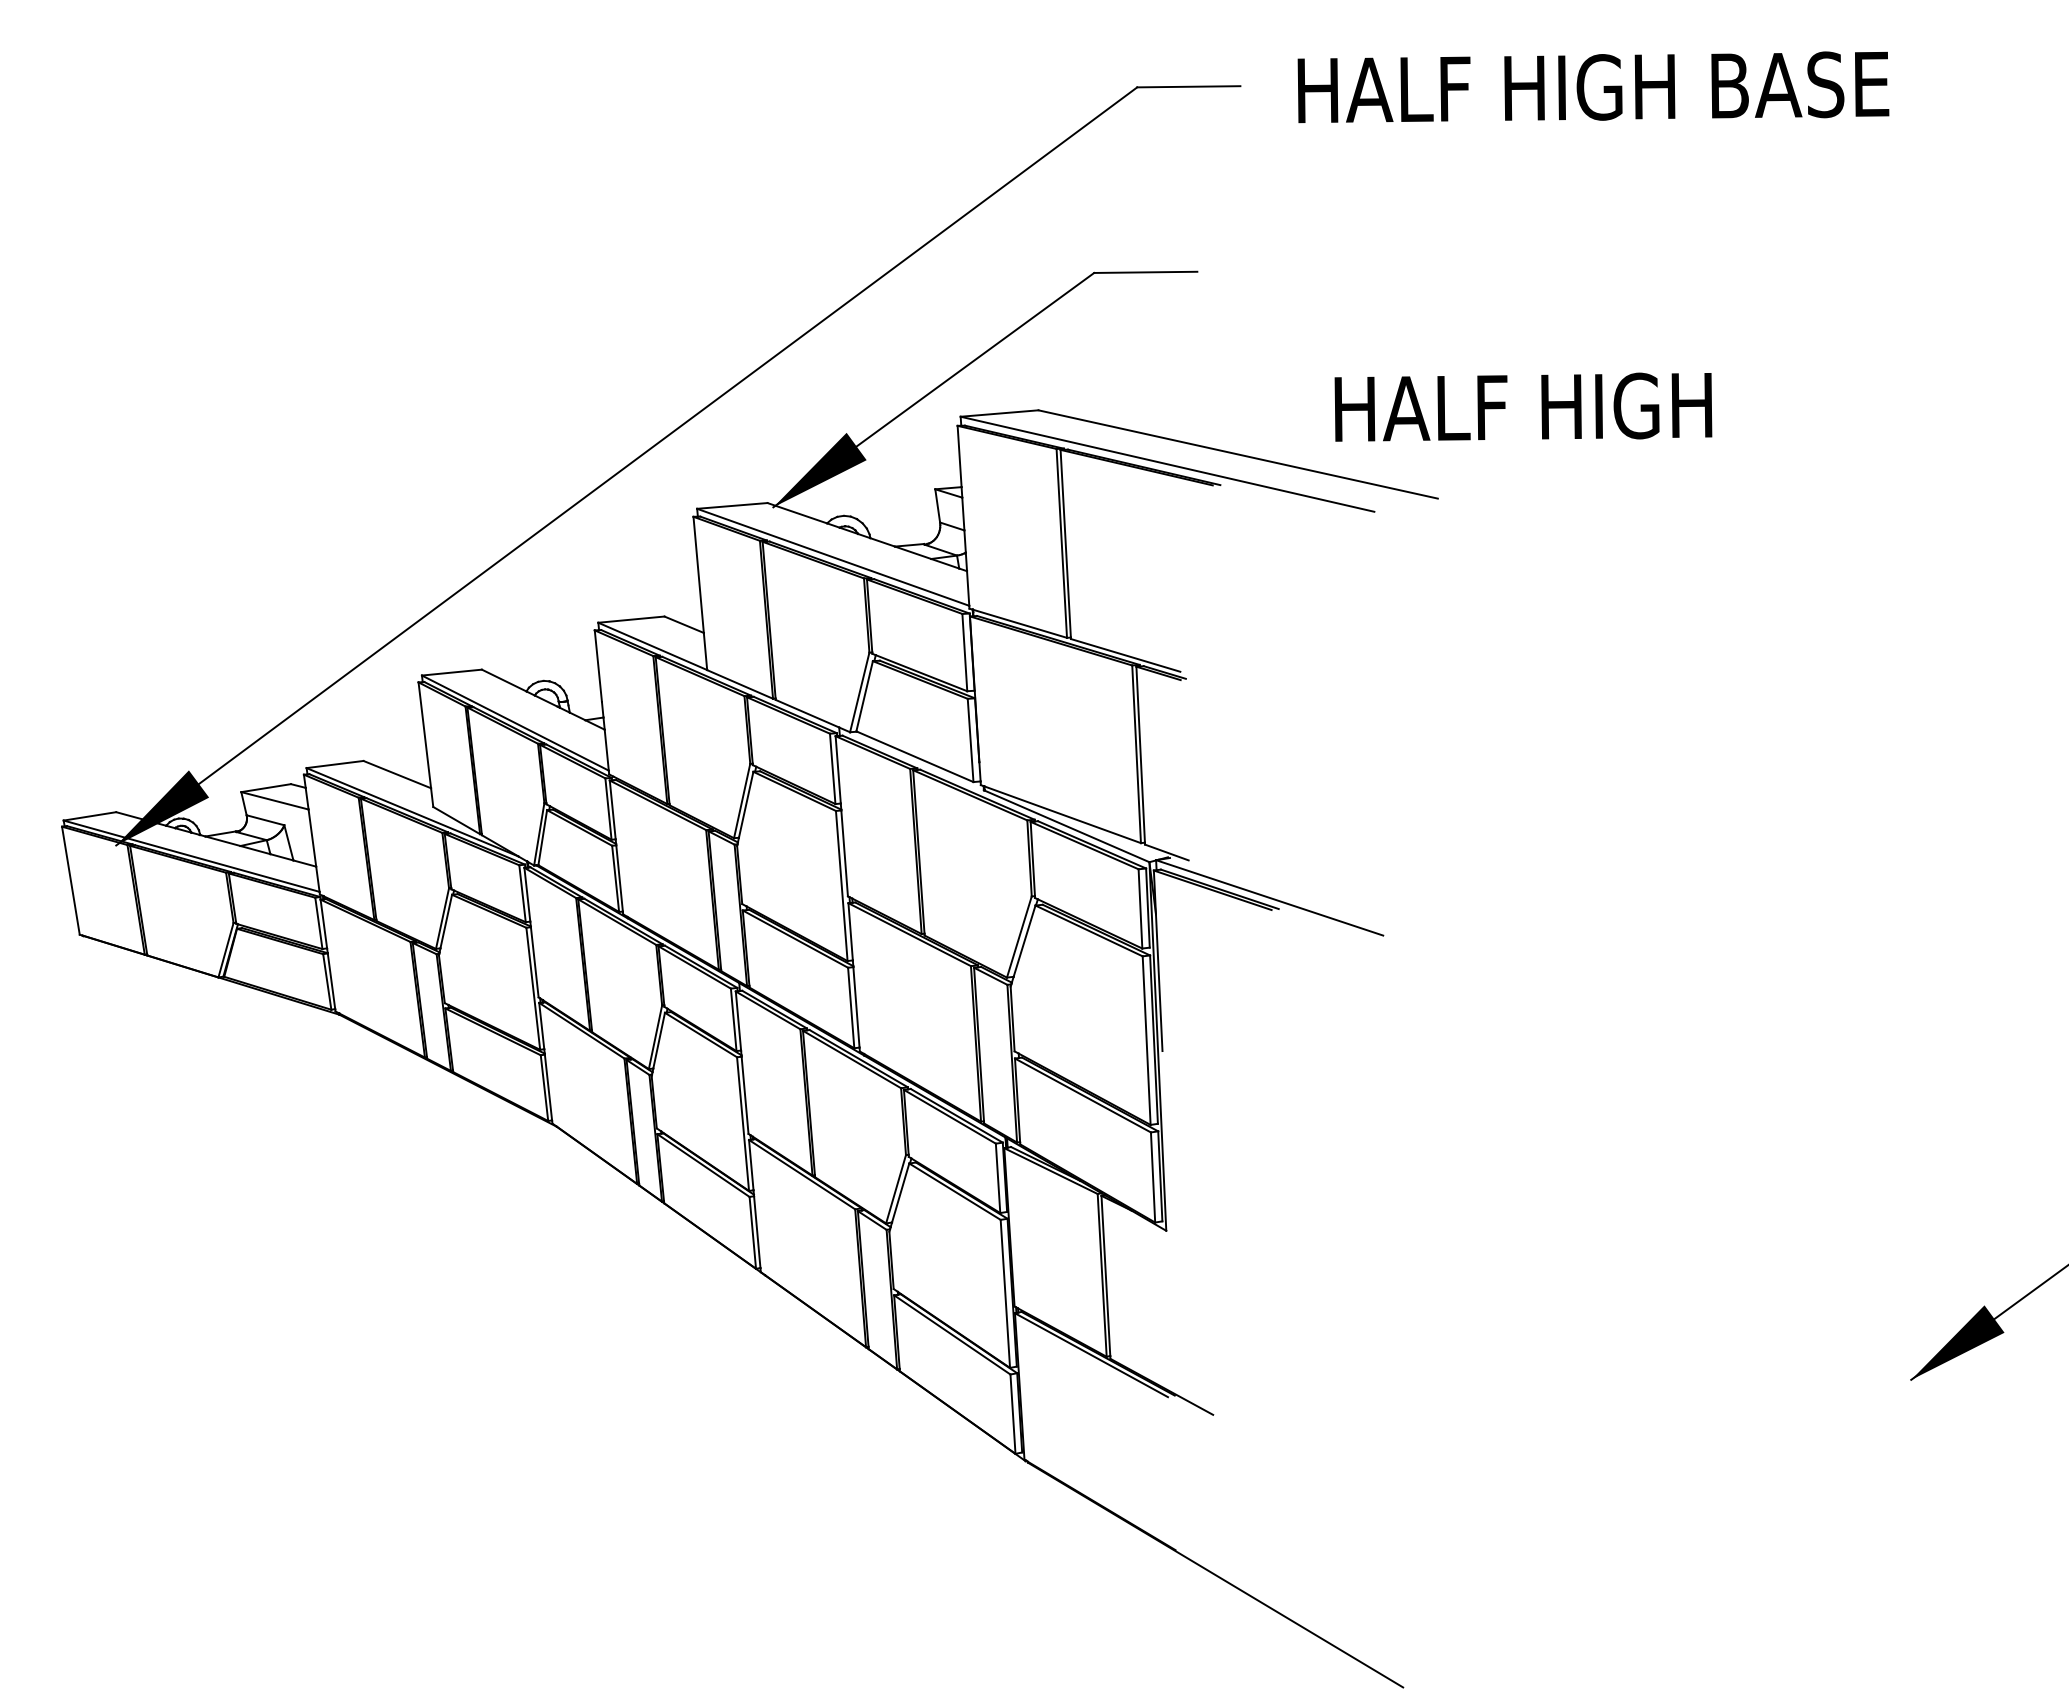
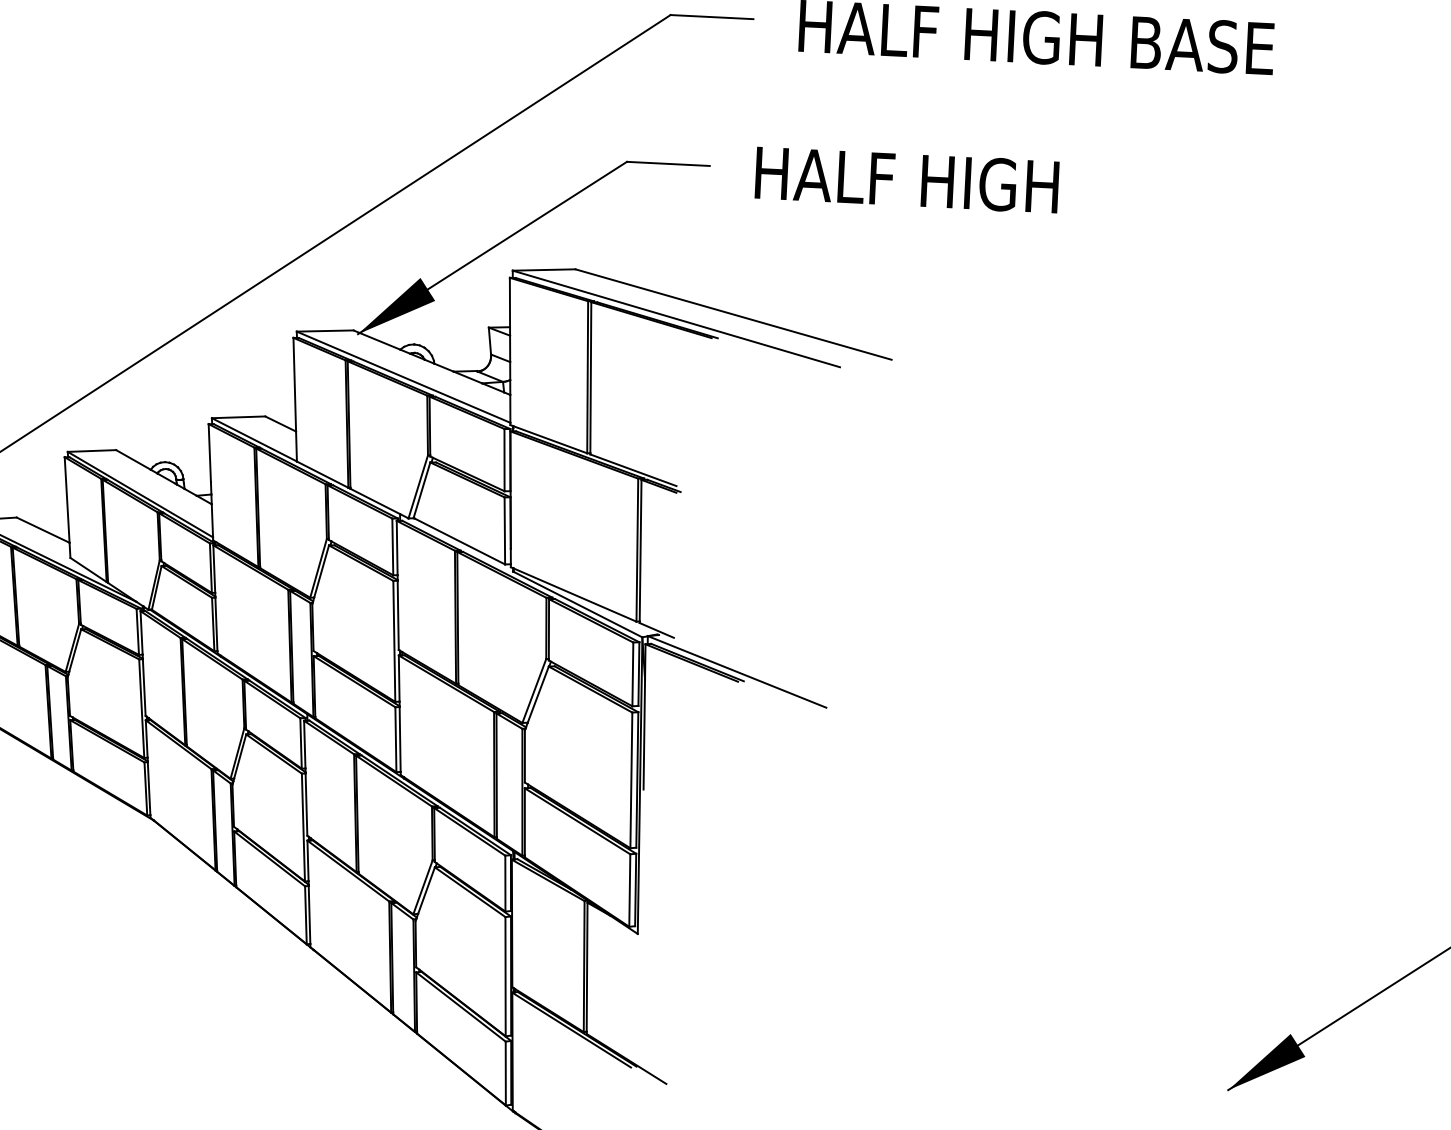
text: (1523, 406) -> (907, 179), moved

